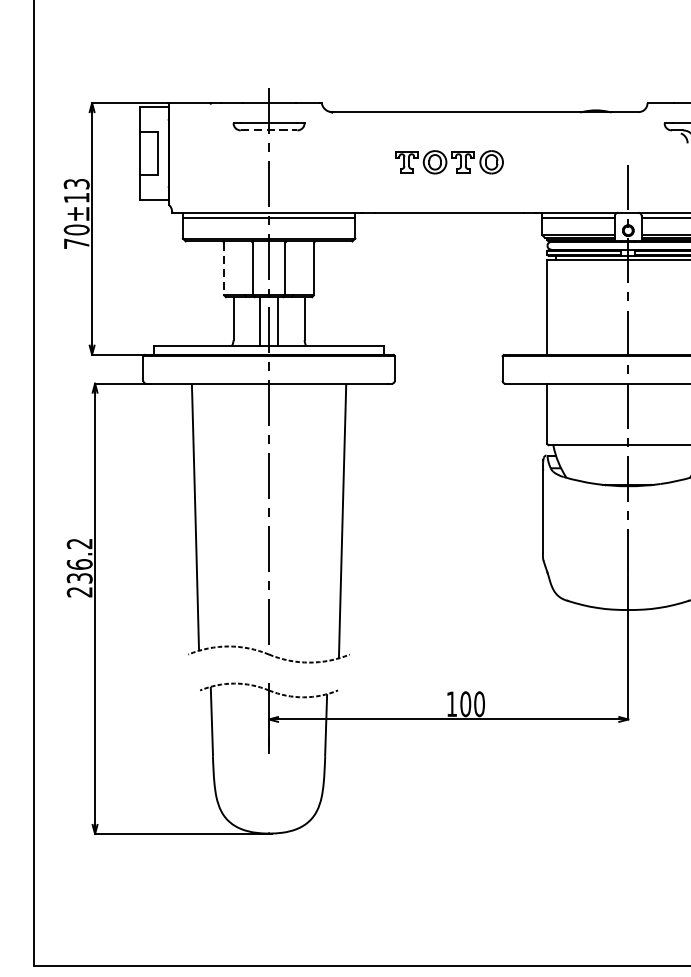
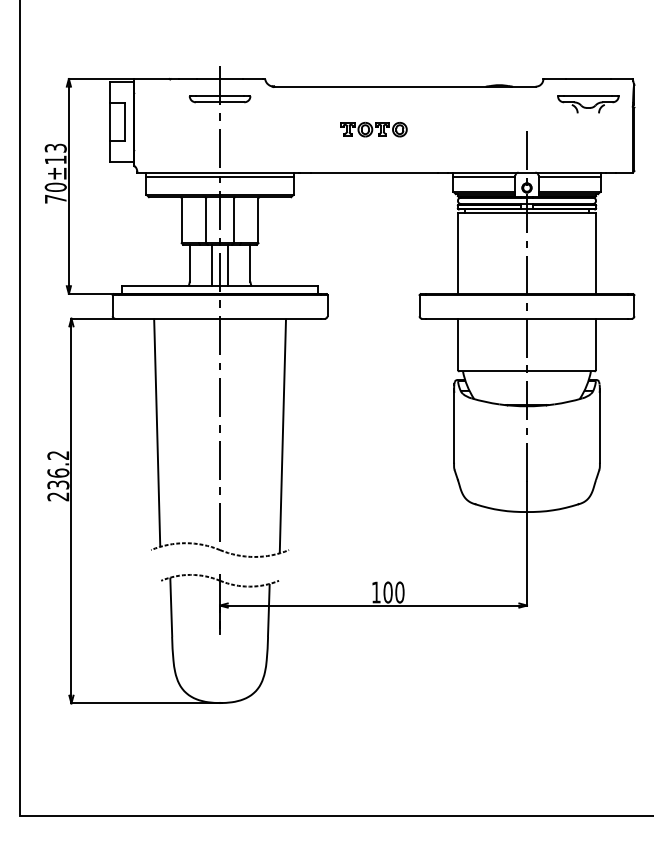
line: (269, 130) -> (220, 102), dashed -> solid
part: (448, 162) -> (373, 129), size x0.71
line: (223, 269) -> (181, 221), dashed -> solid

